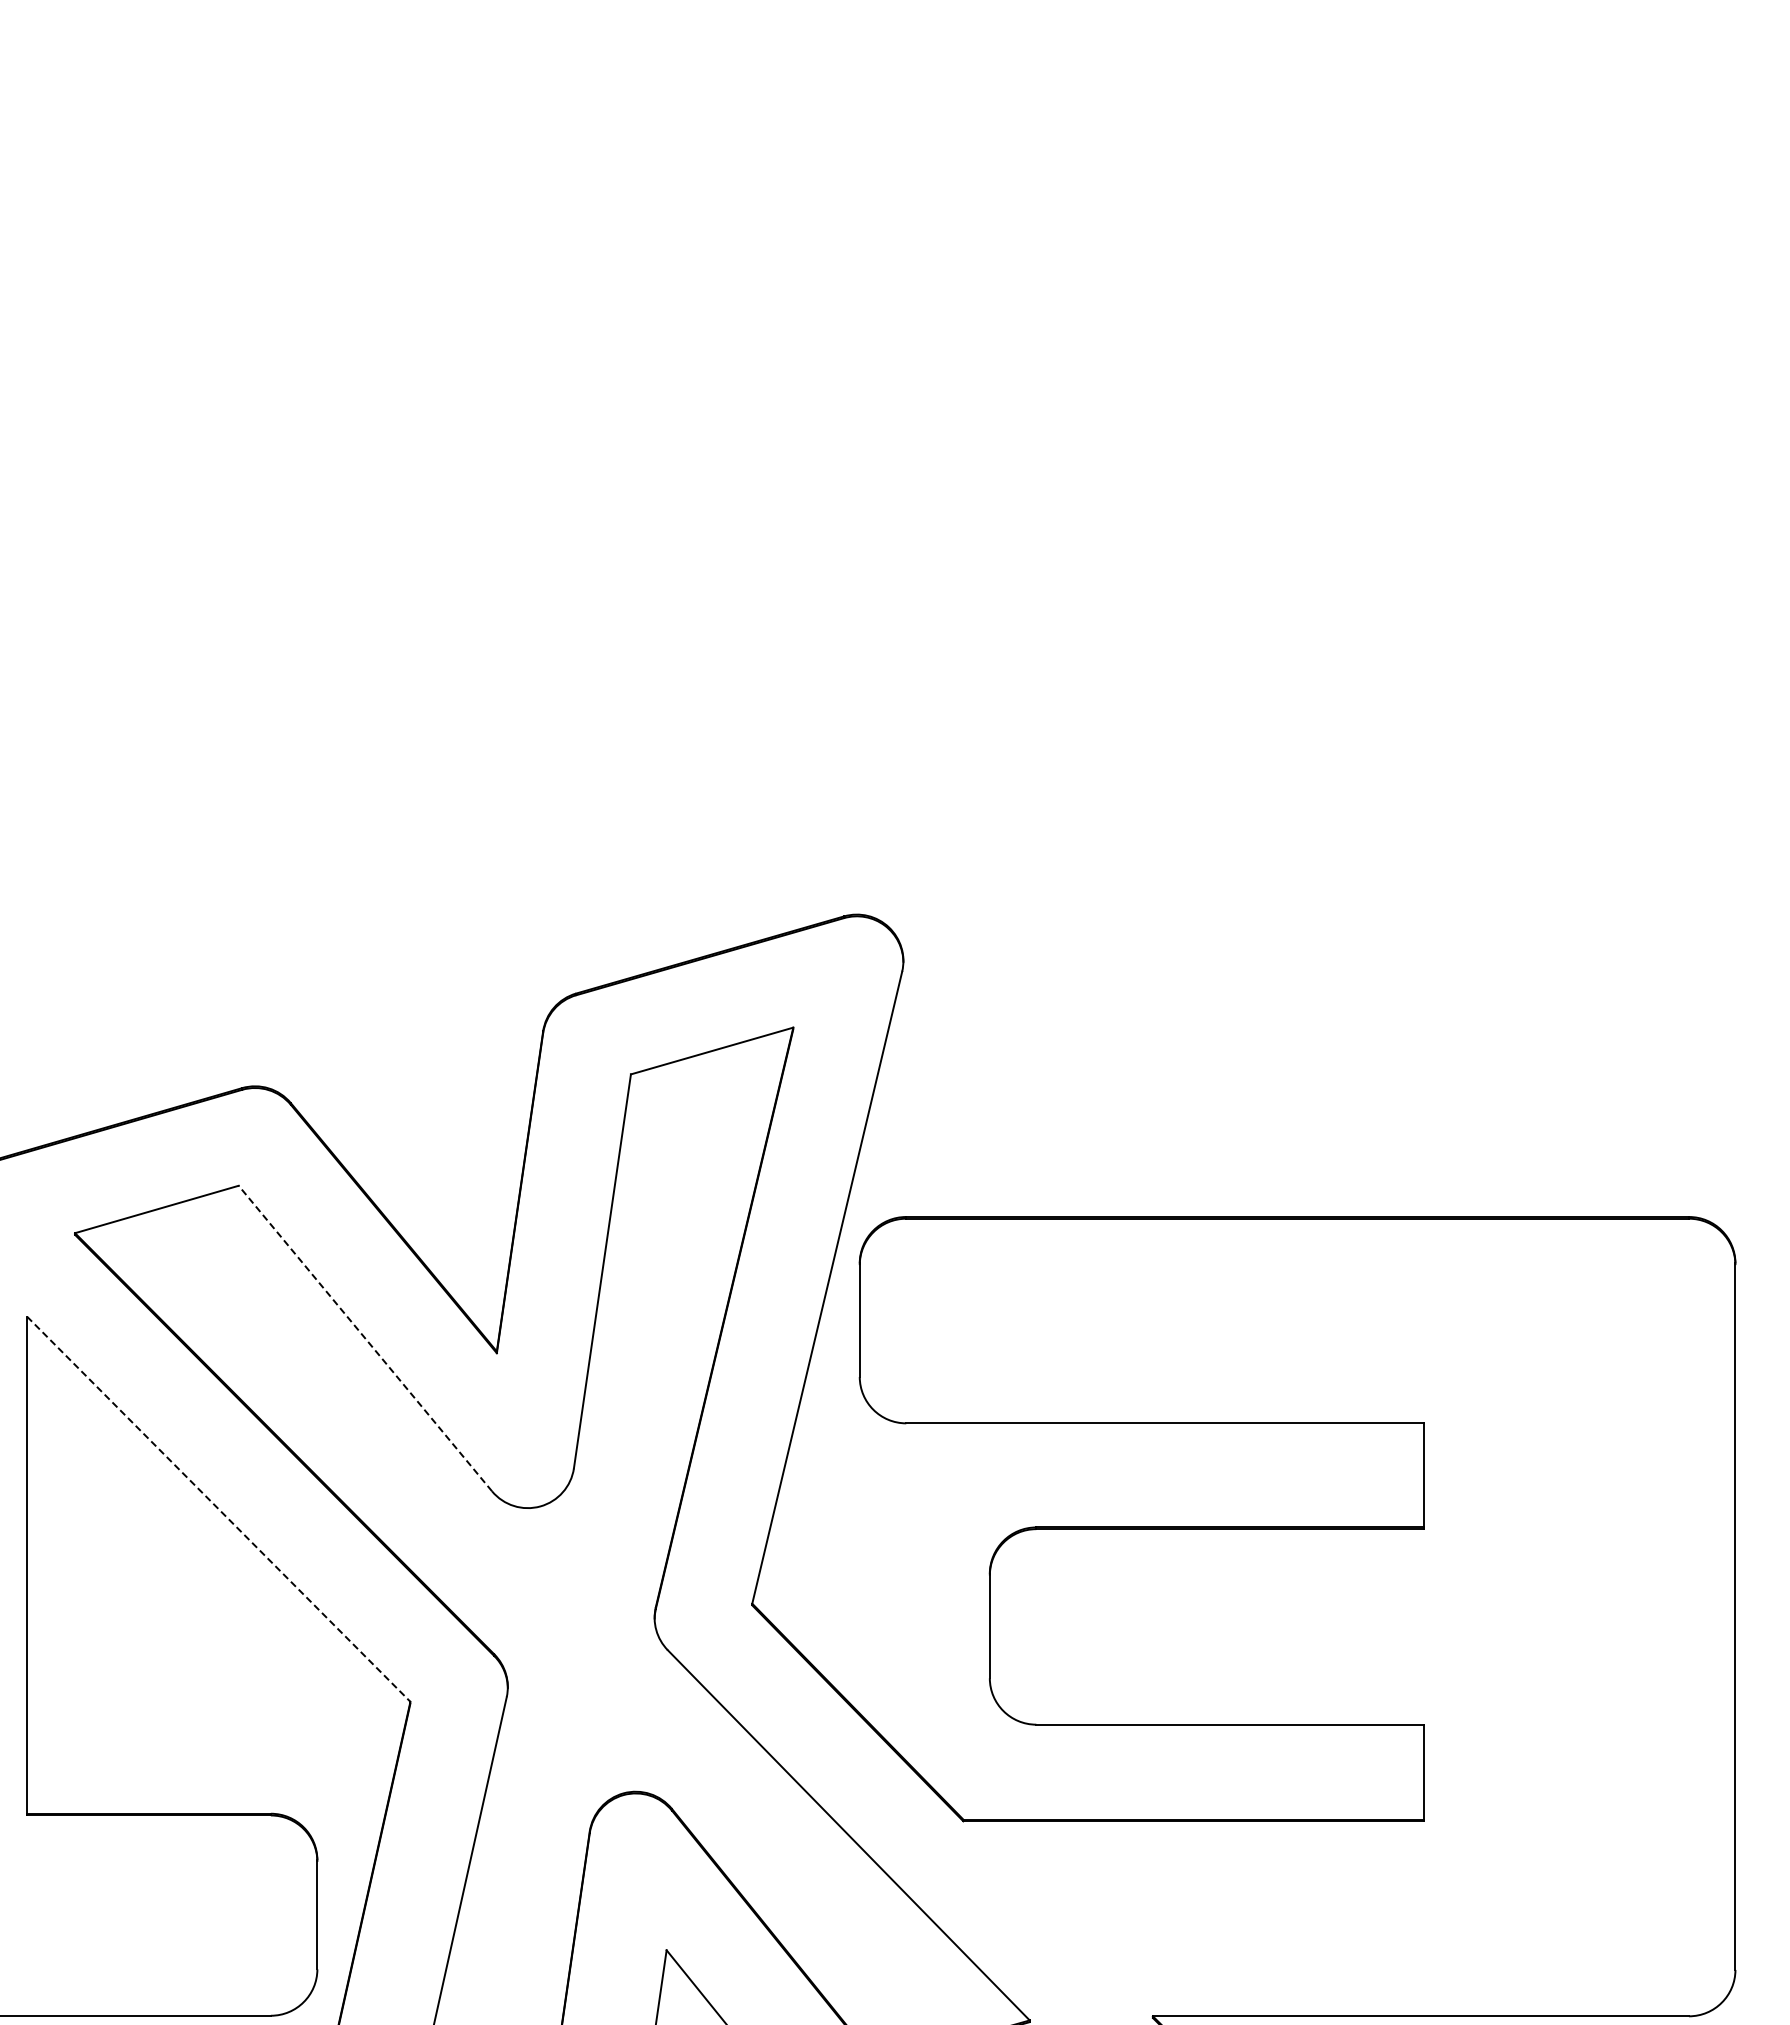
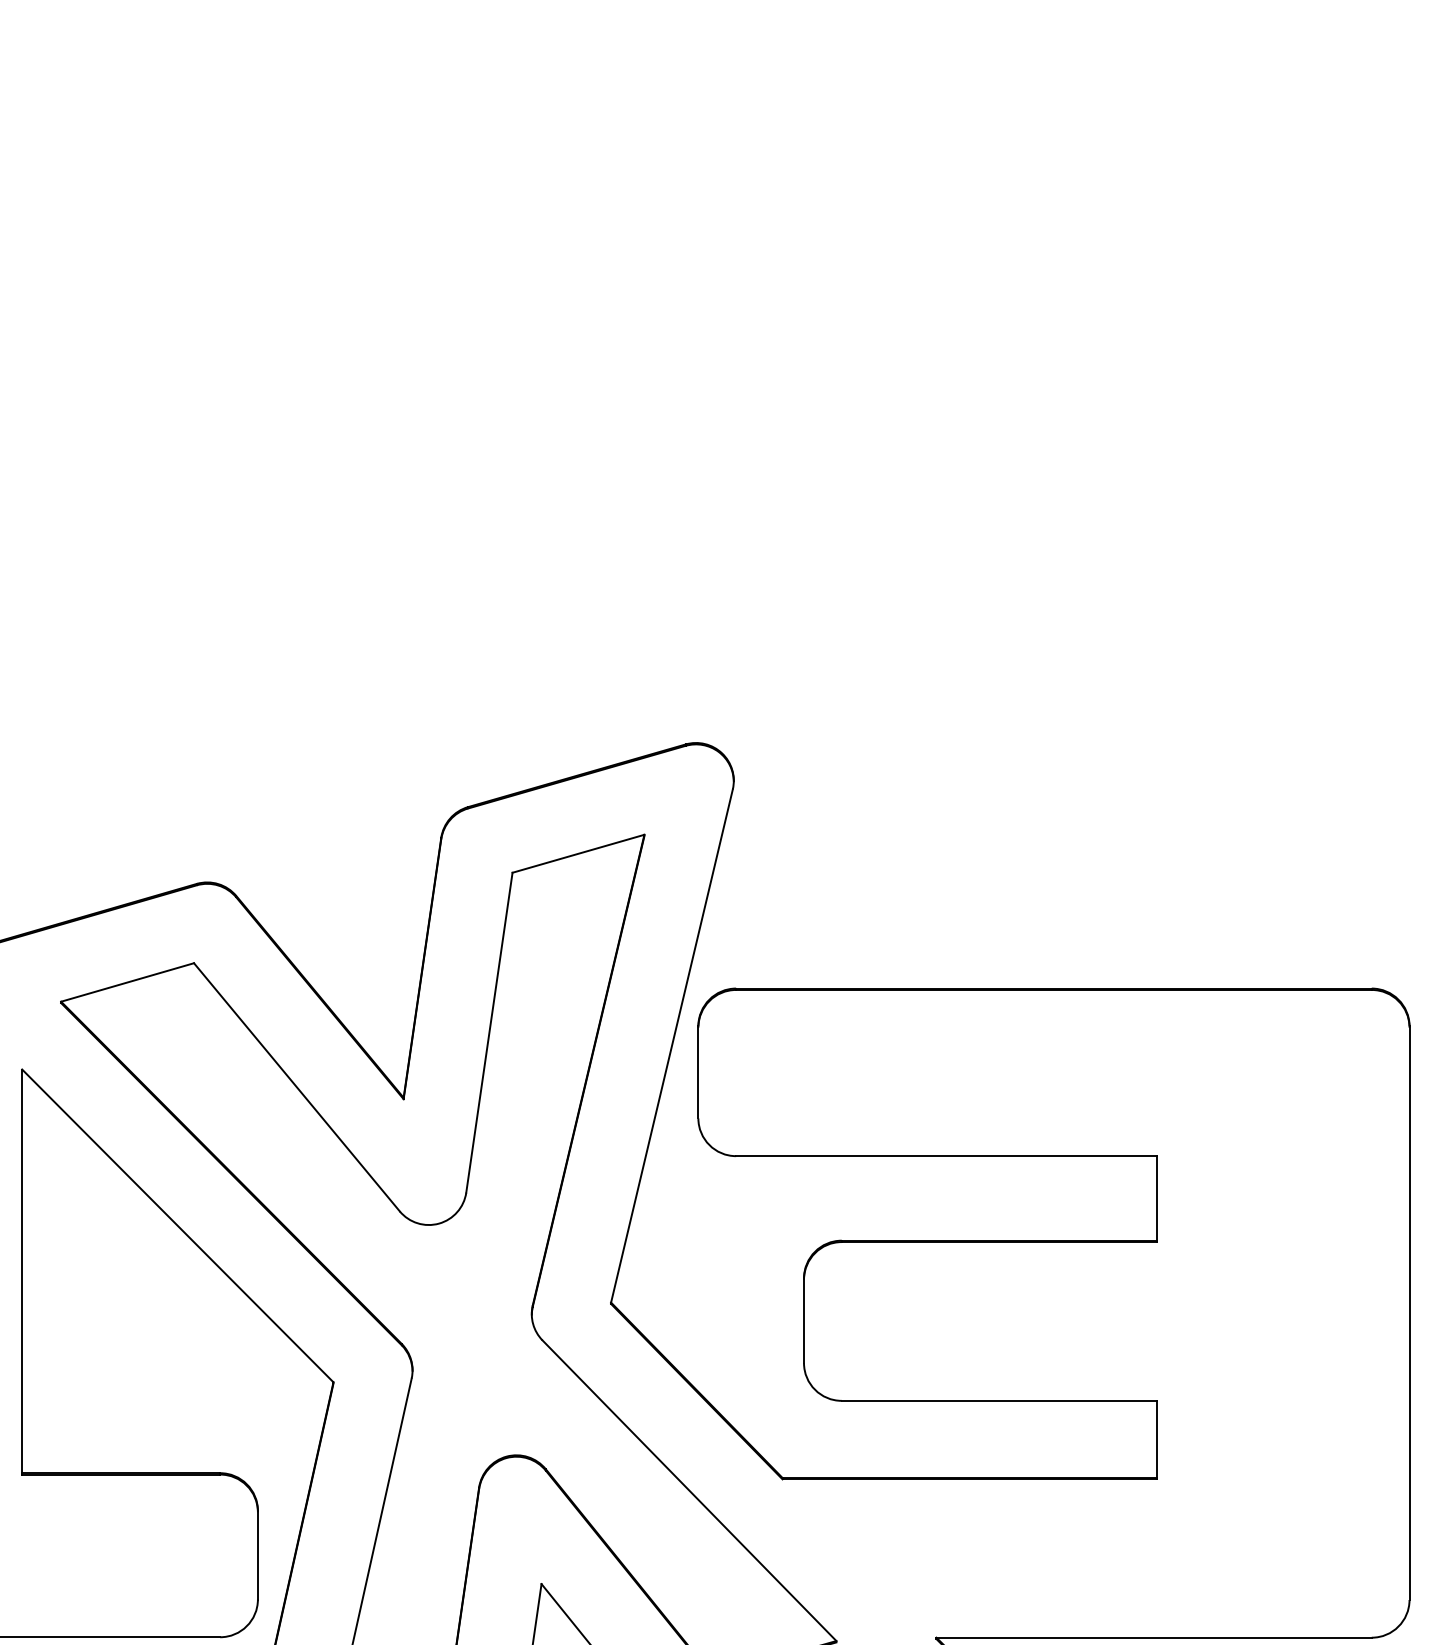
line: (365, 1338) -> (296, 1087), dashed -> solid
line: (218, 1509) -> (177, 1226), dashed -> solid

